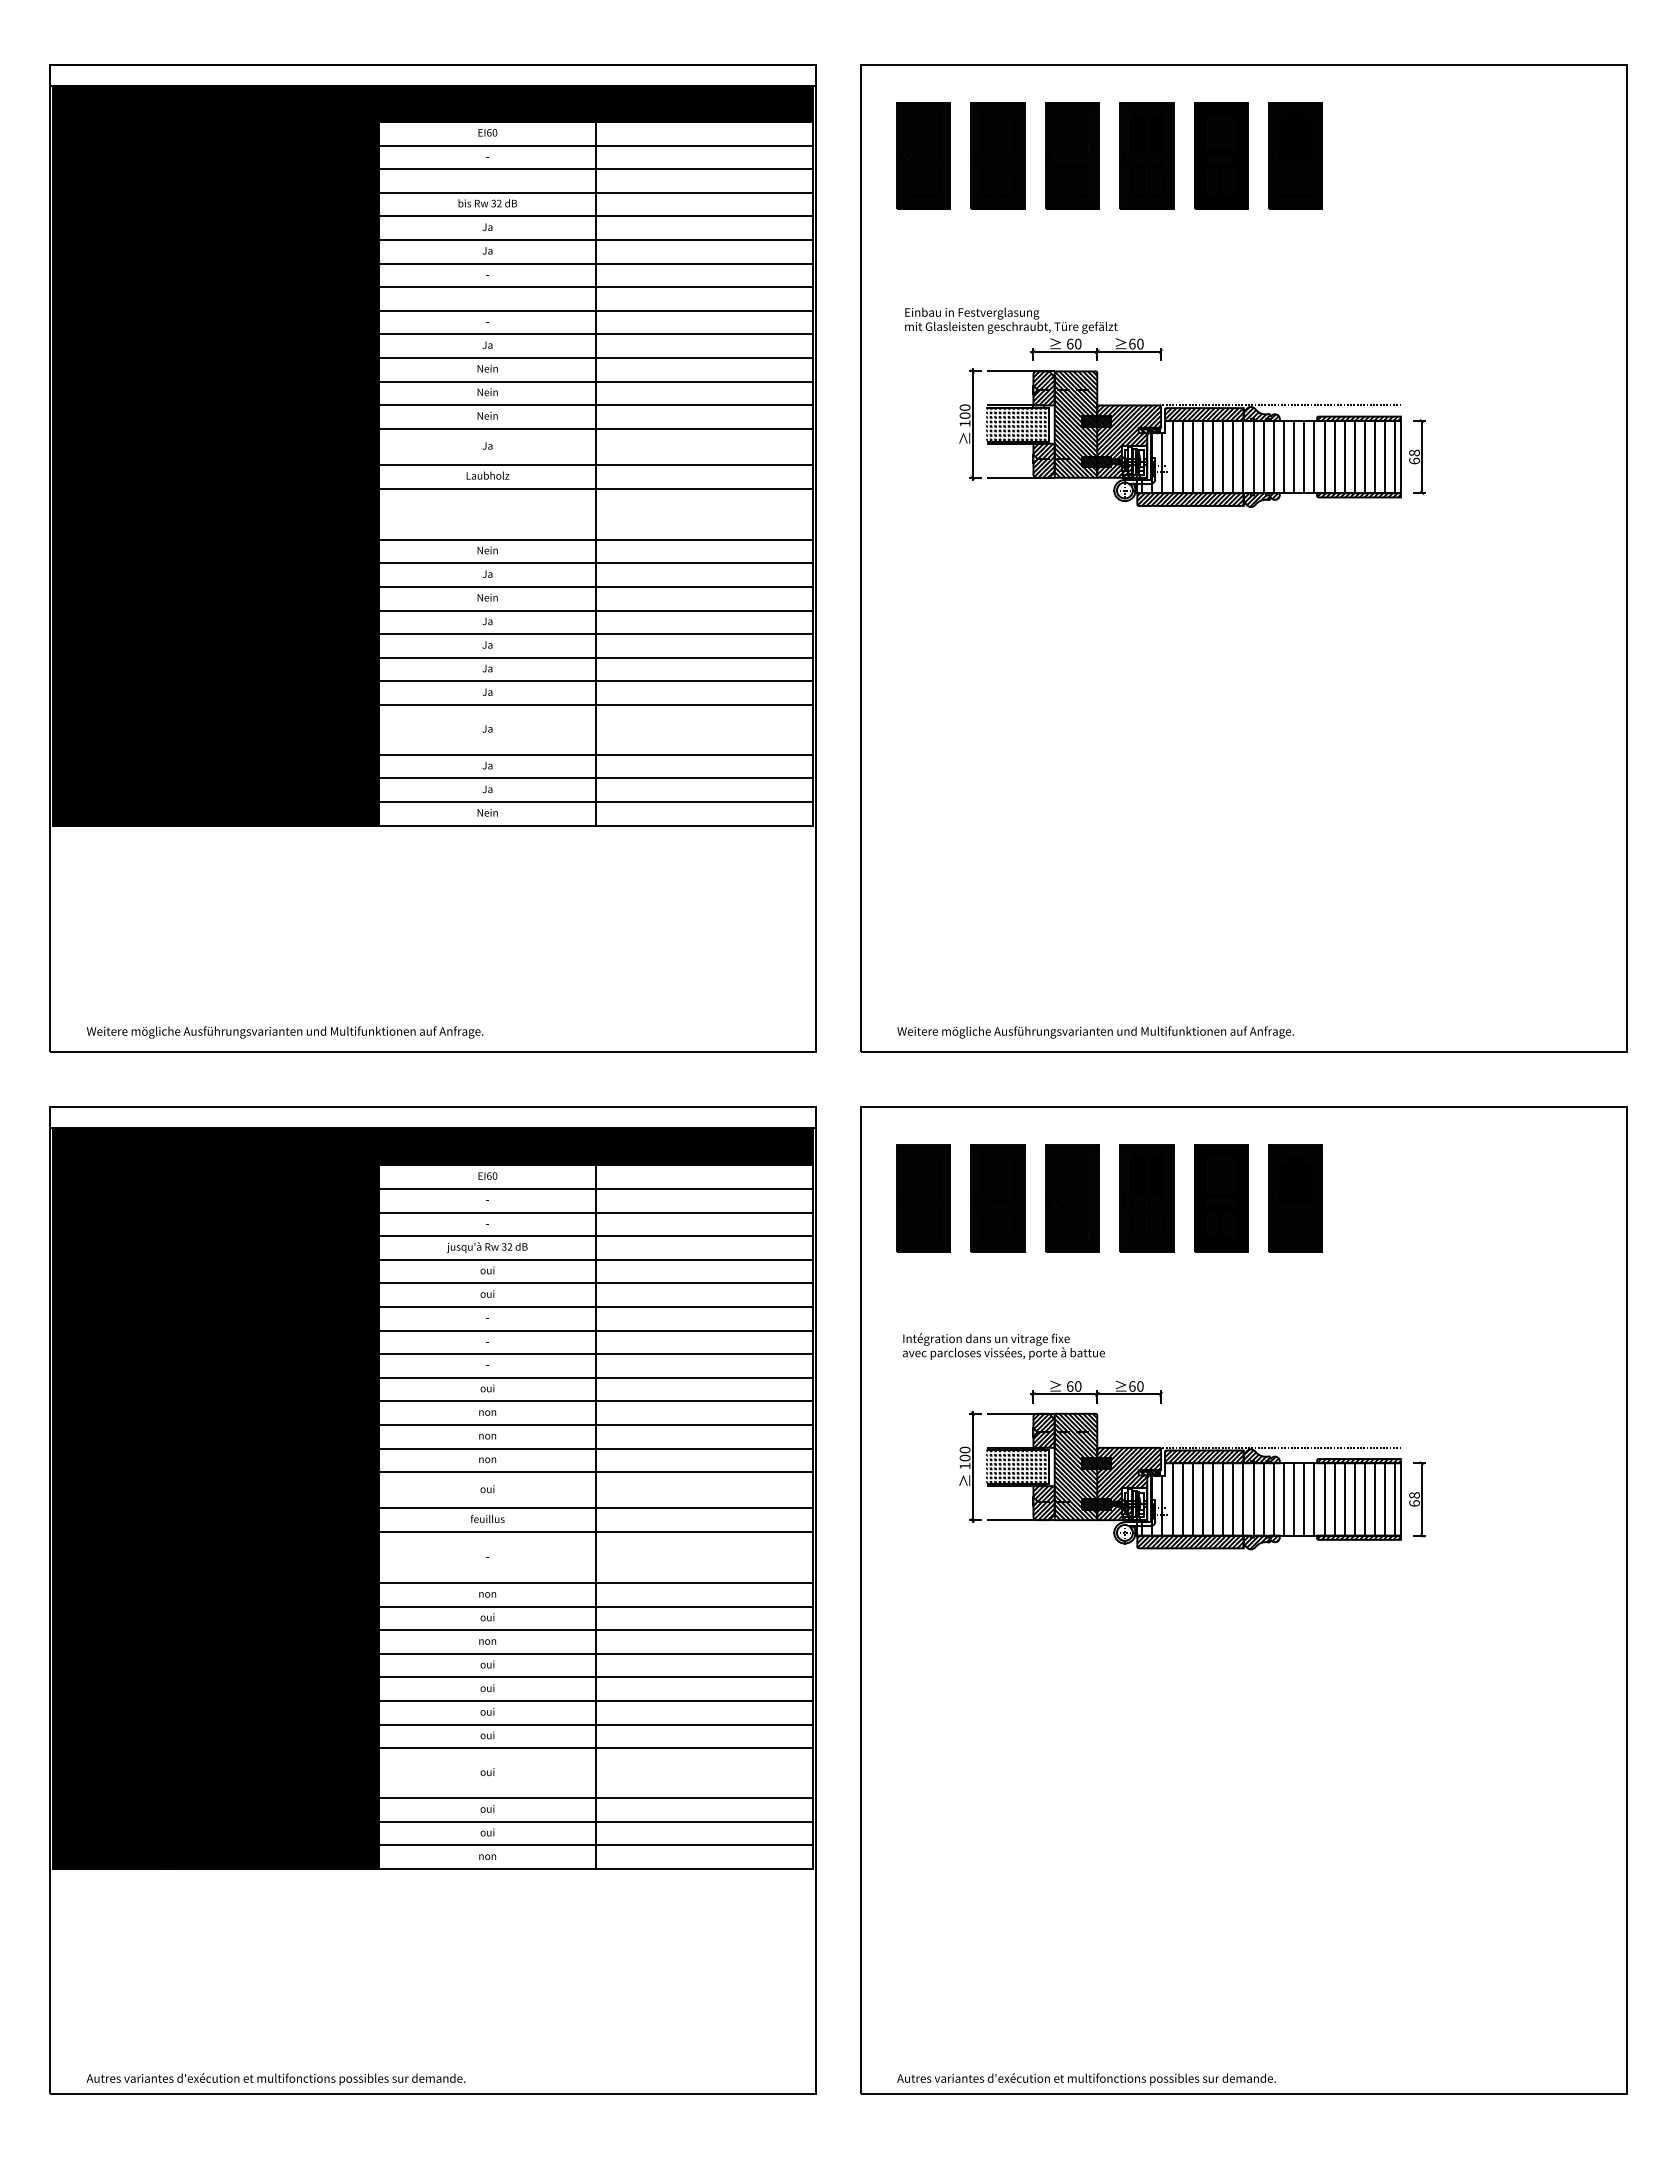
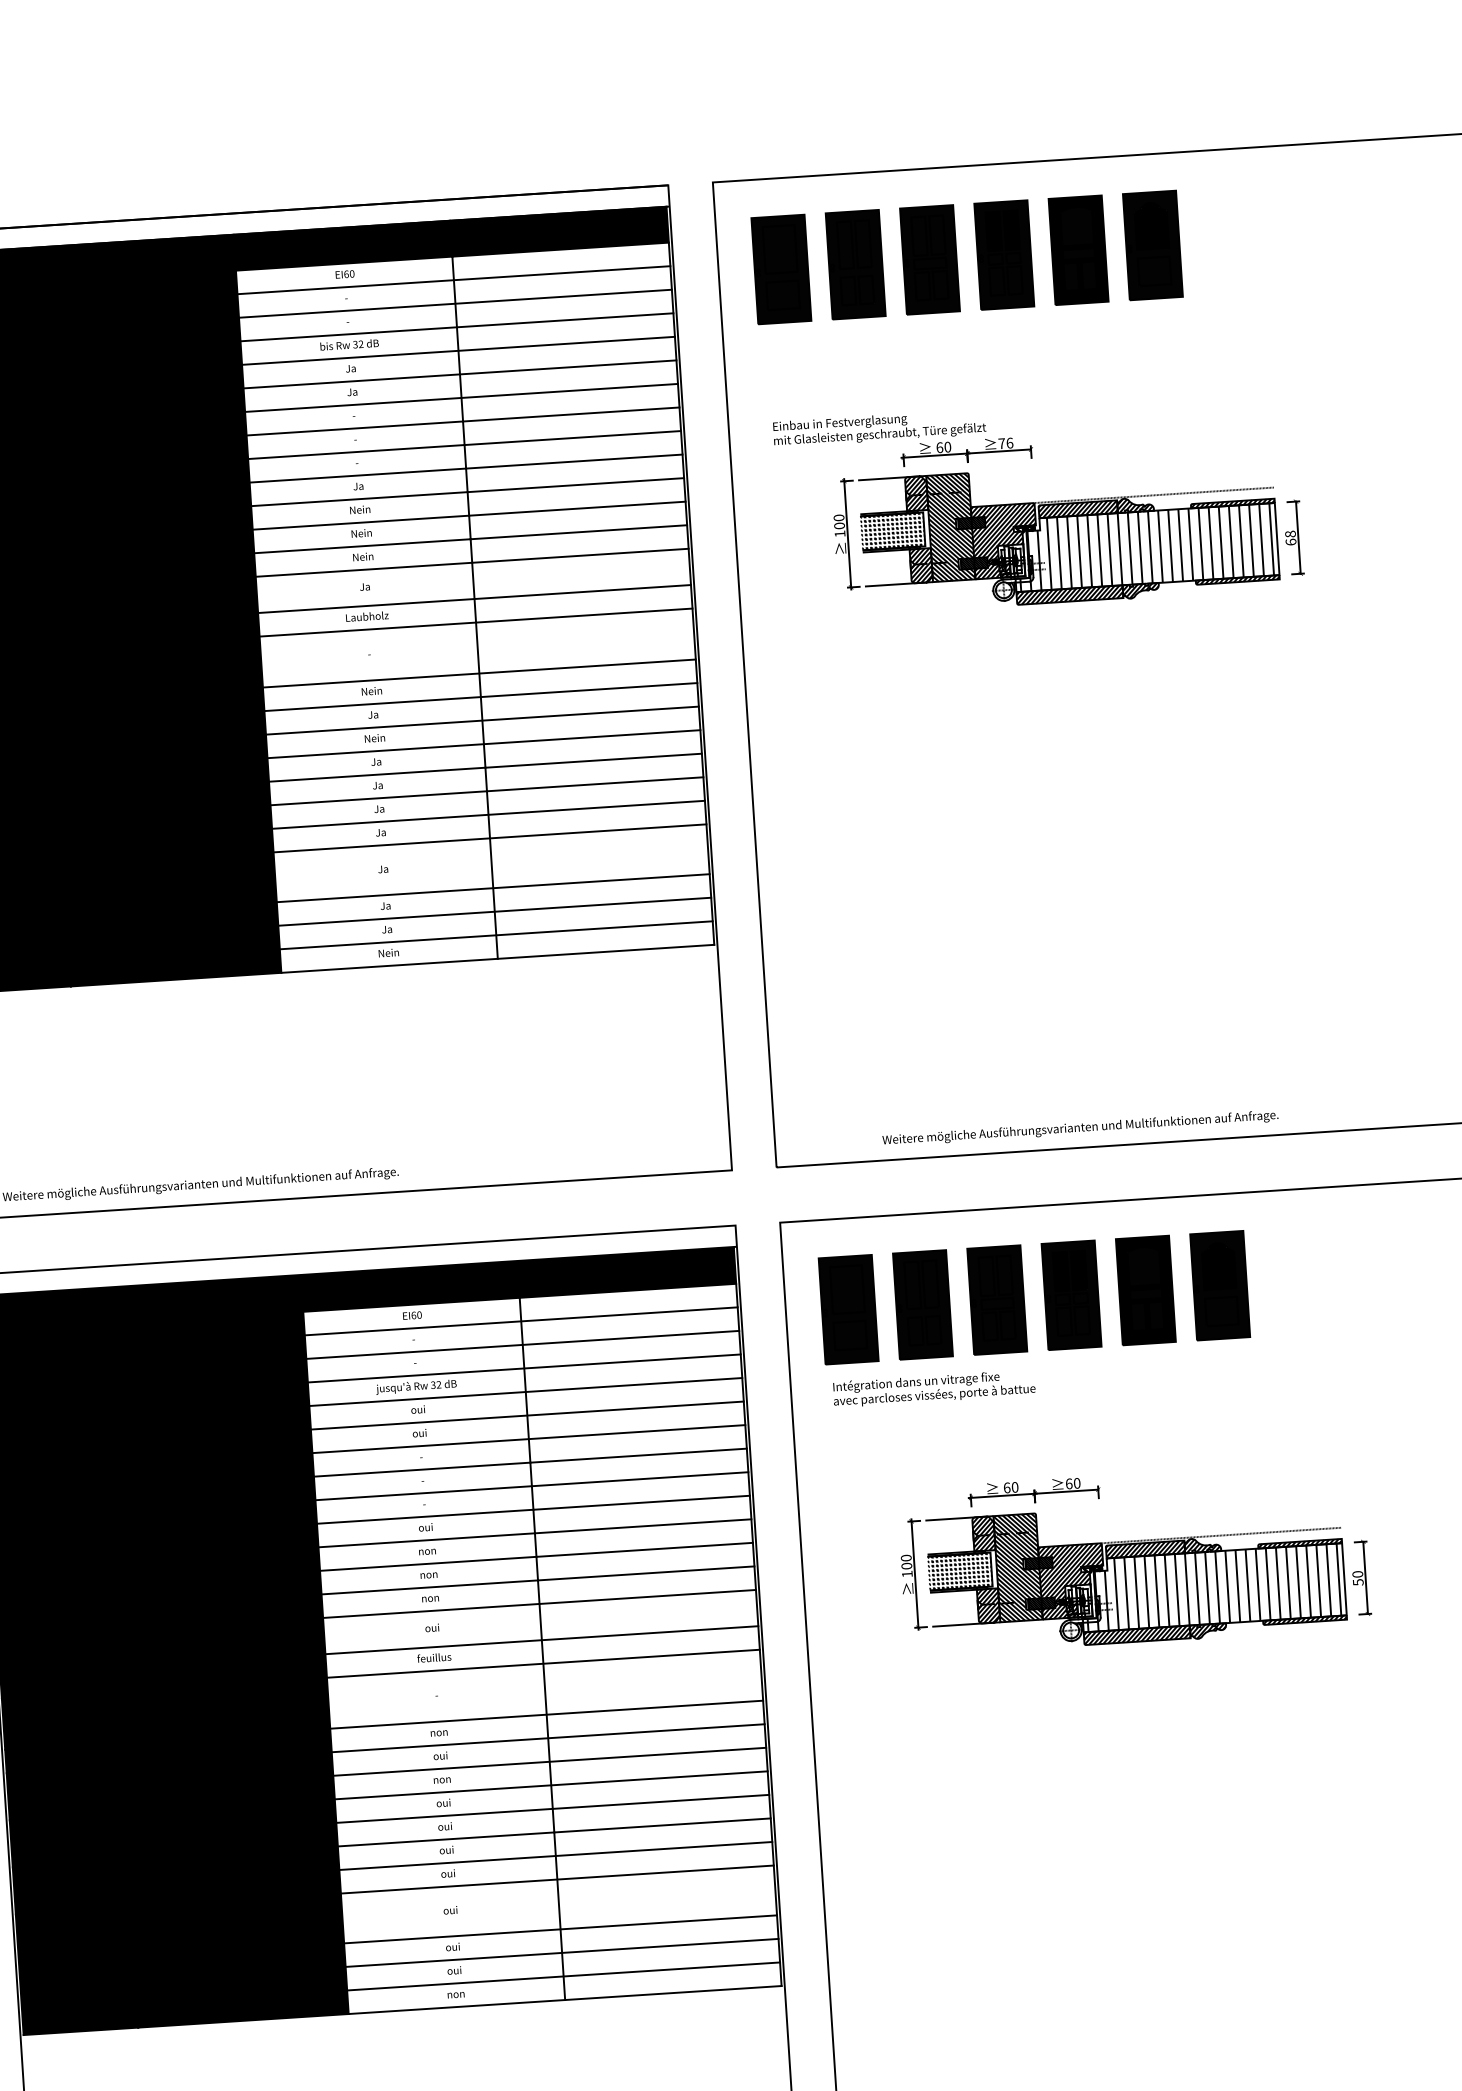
text: (1136, 343) -> (1005, 442), 60 -> 76
text: (1095, 1032) -> (1080, 1128), moved
text: (1003, 1346) -> (933, 1388), moved
text: (1414, 1499) -> (1357, 1578), 68 -> 50

